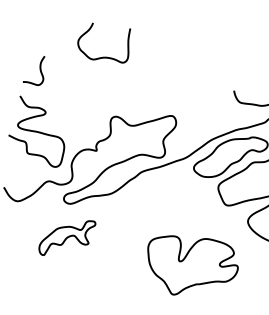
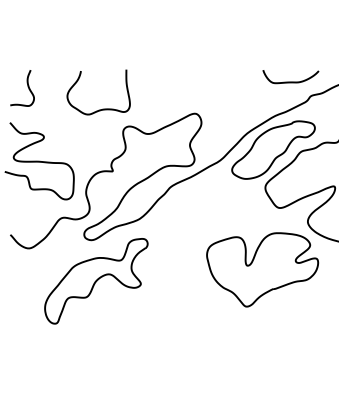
curve: (105, 56) -> (102, 108), moved
part: (67, 238) -> (96, 281), size x1.67
part: (191, 266) -> (262, 269), moved

